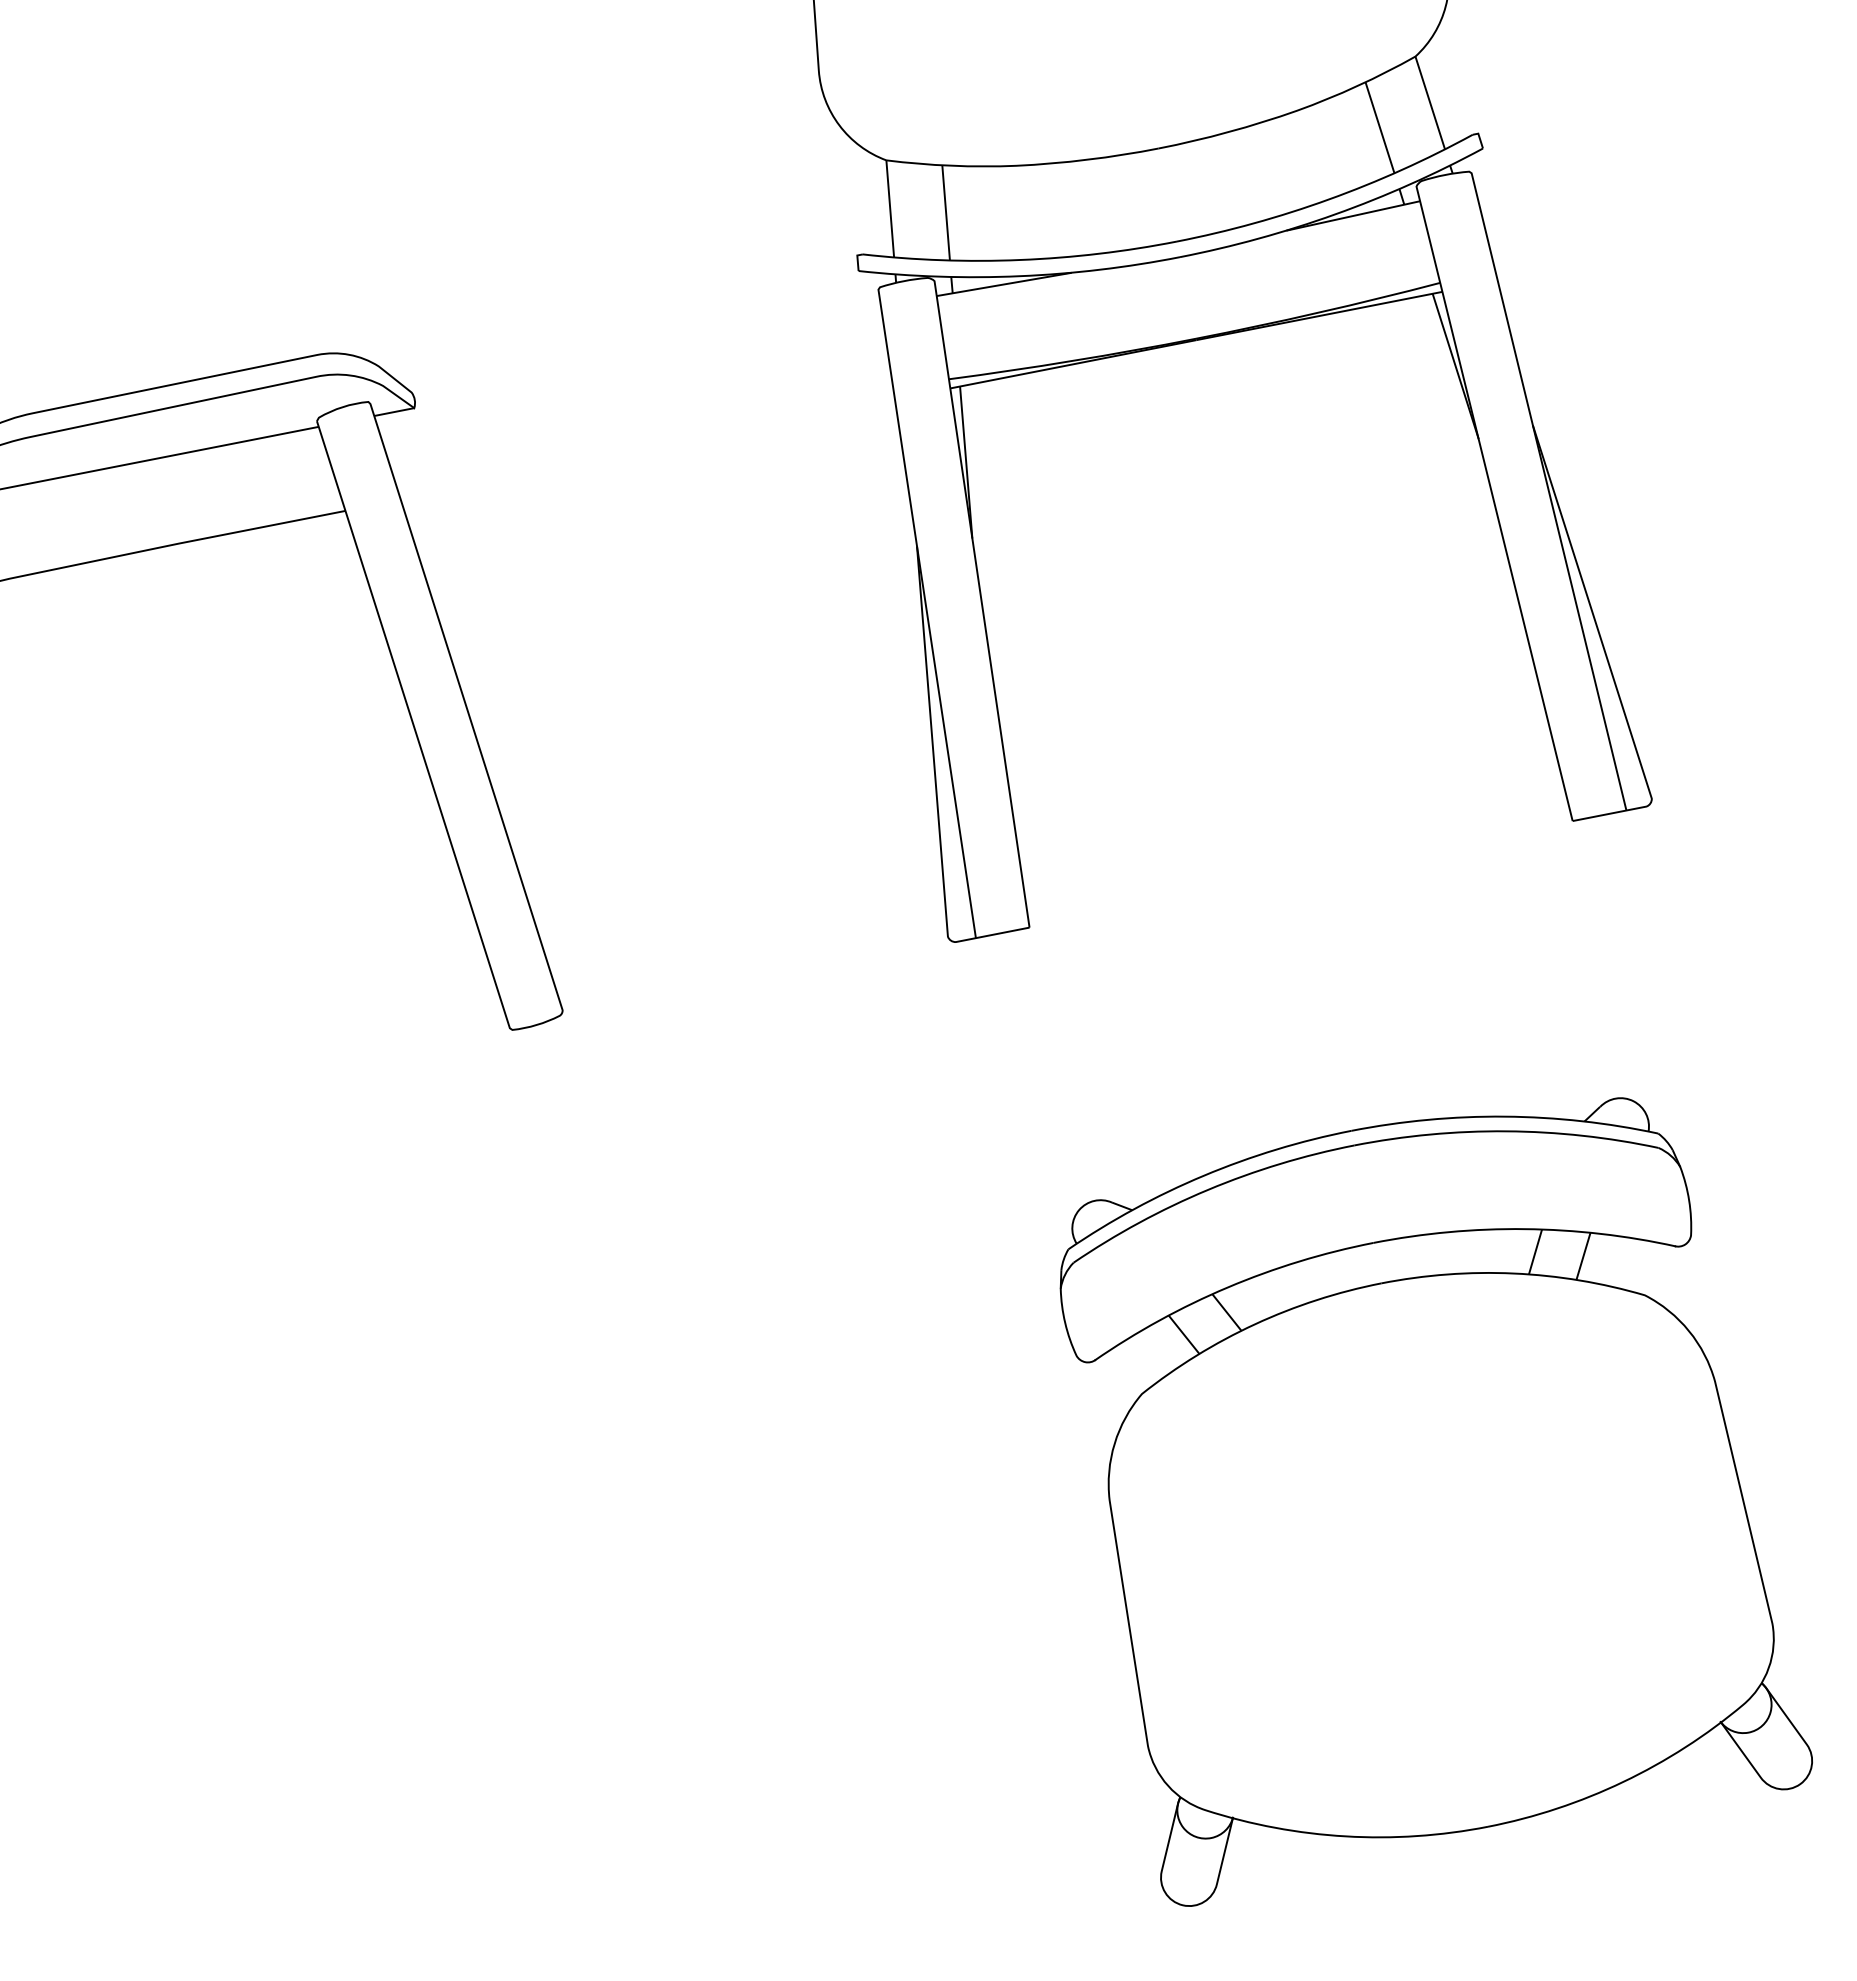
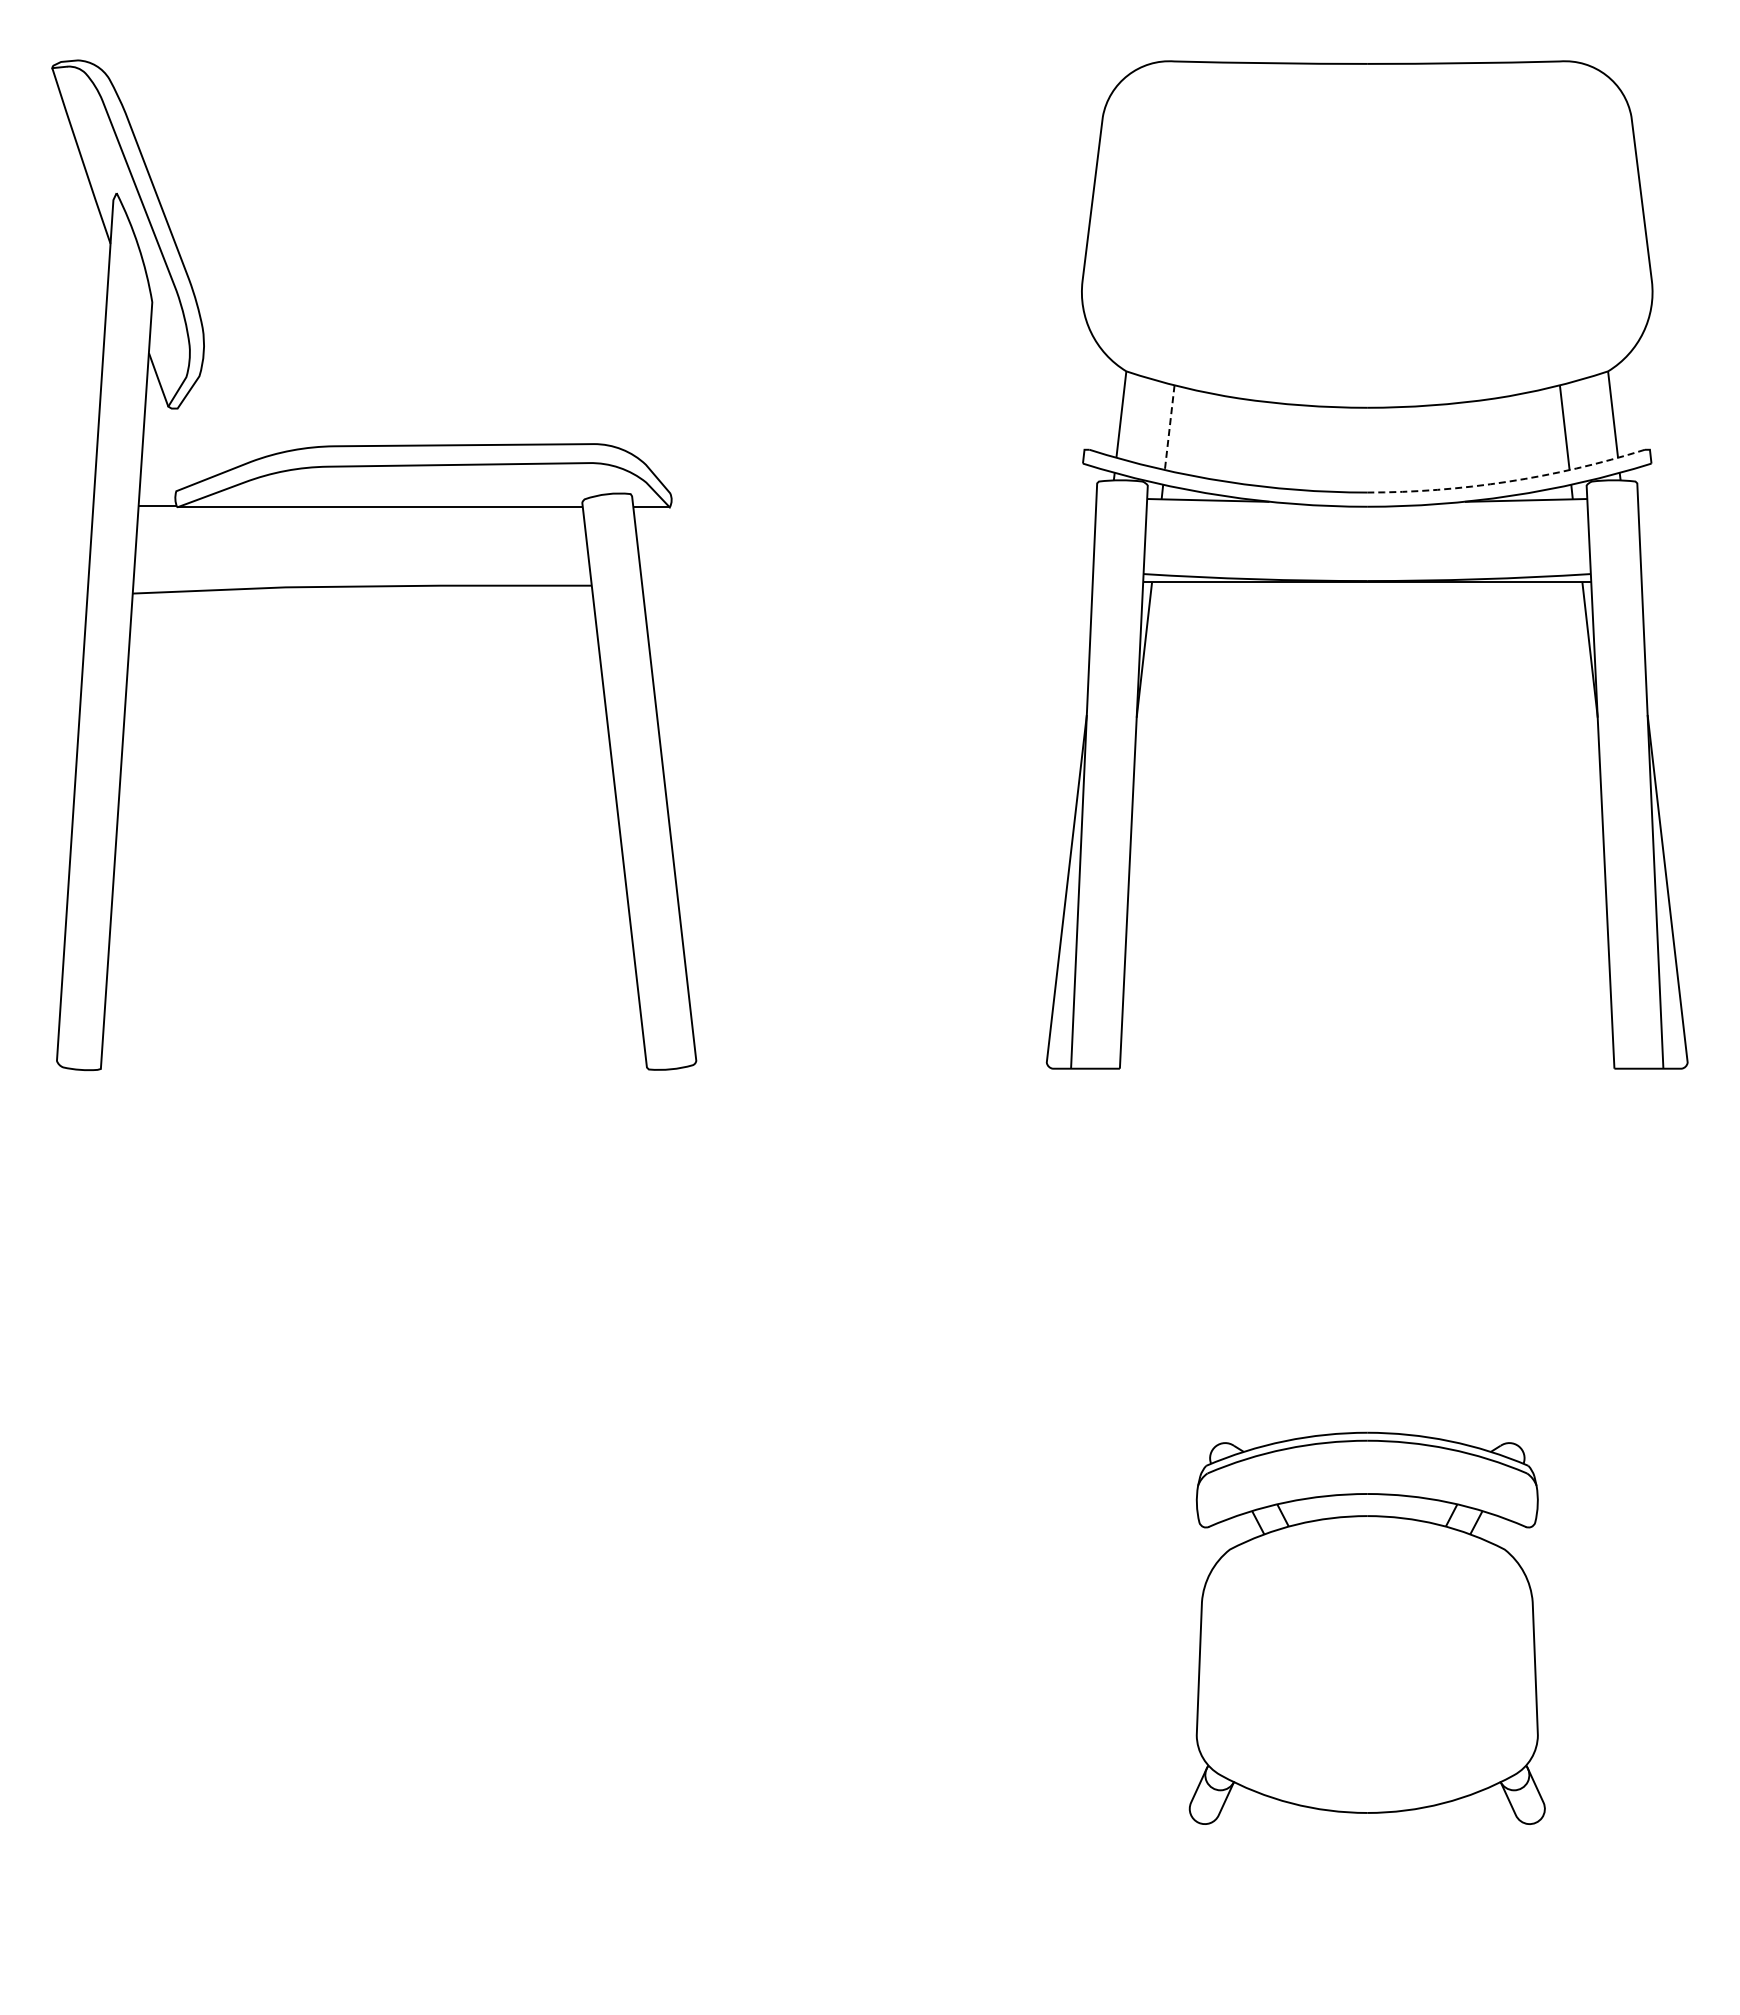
line: (1328, 199) -> (1507, 481), solid -> dashed
line: (945, 212) -> (1169, 427), solid -> dashed
part: (1422, 1489) -> (1367, 1628), size x0.6

